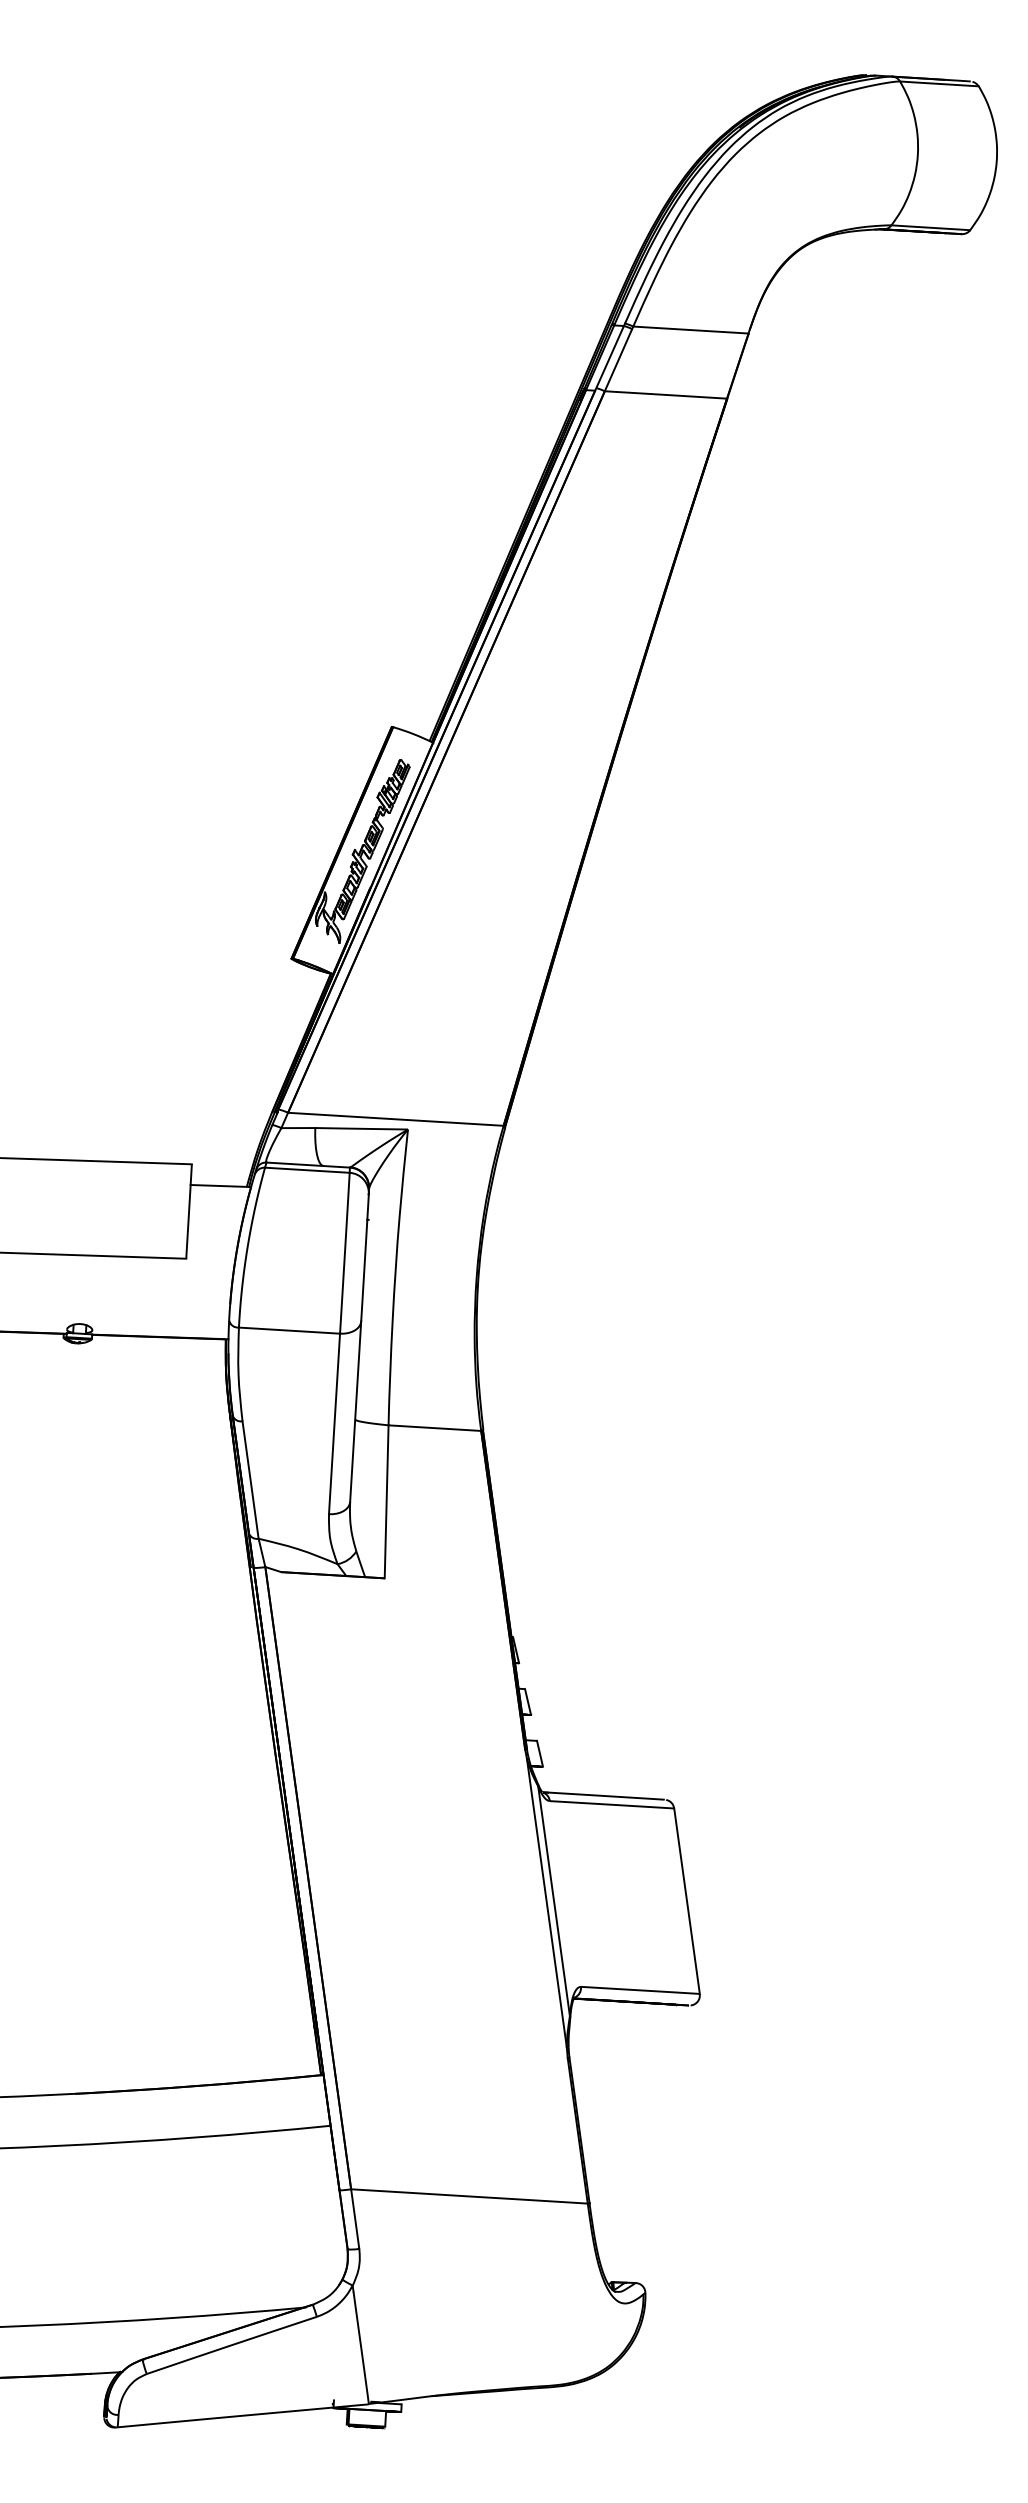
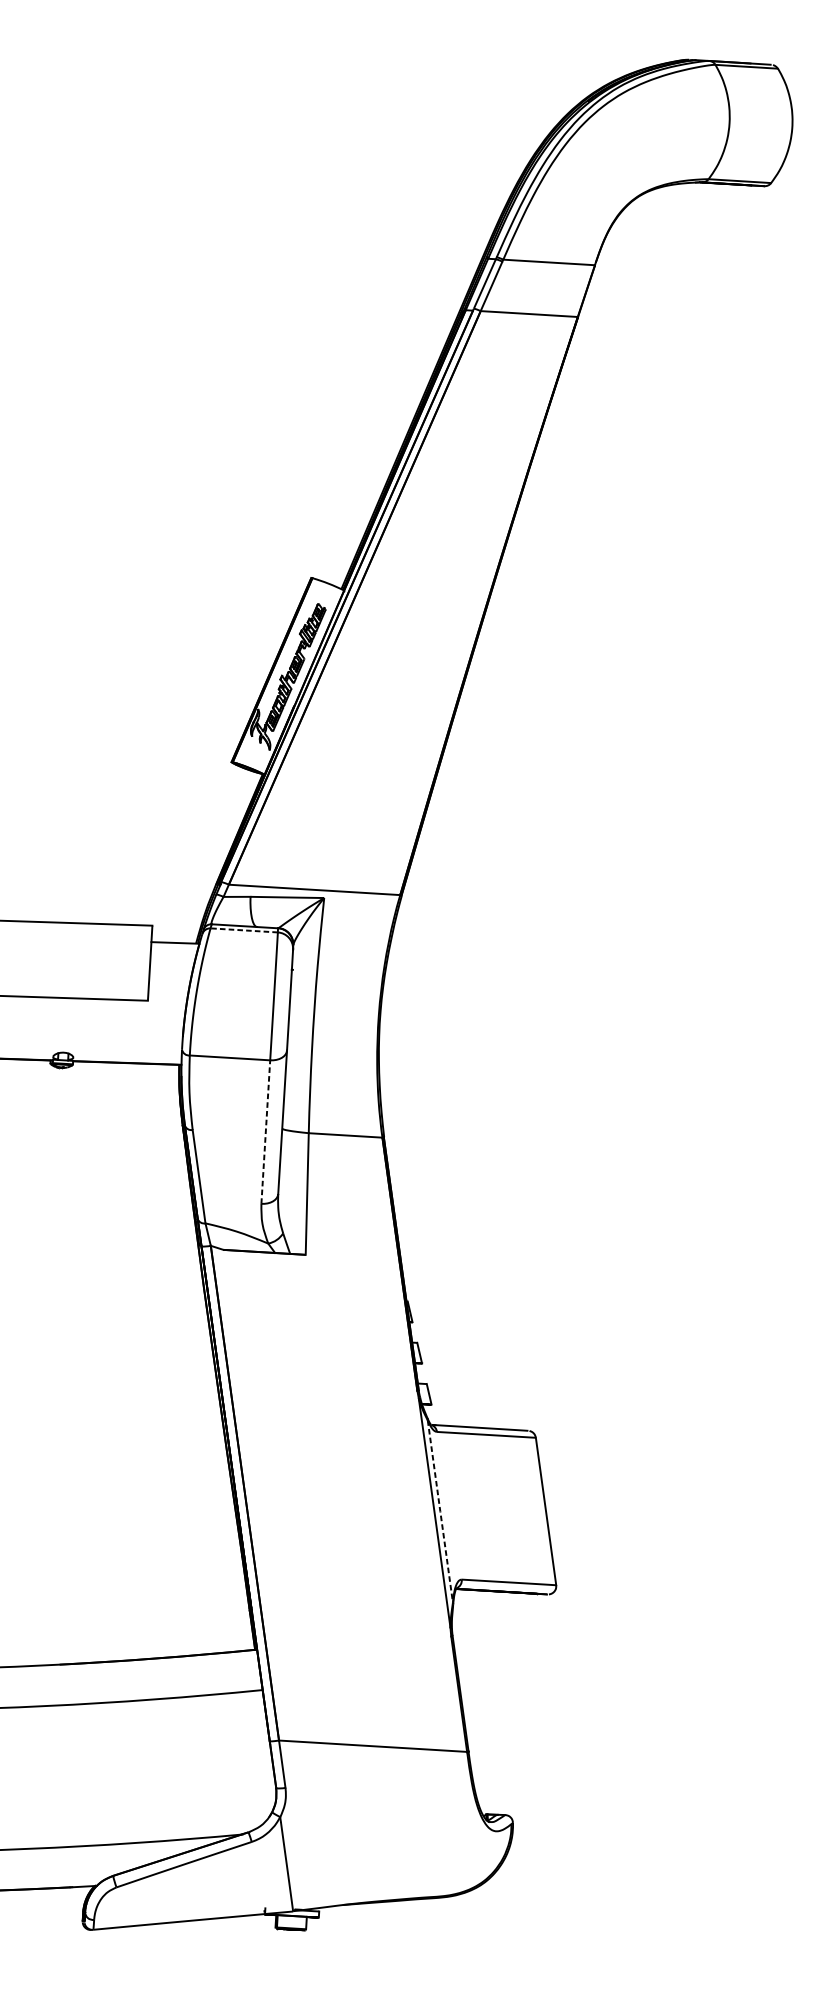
line: (306, 1170) -> (243, 930), solid -> dashed
line: (334, 1423) -> (265, 1131), solid -> dashed
line: (554, 1901) -> (440, 1511), solid -> dashed

